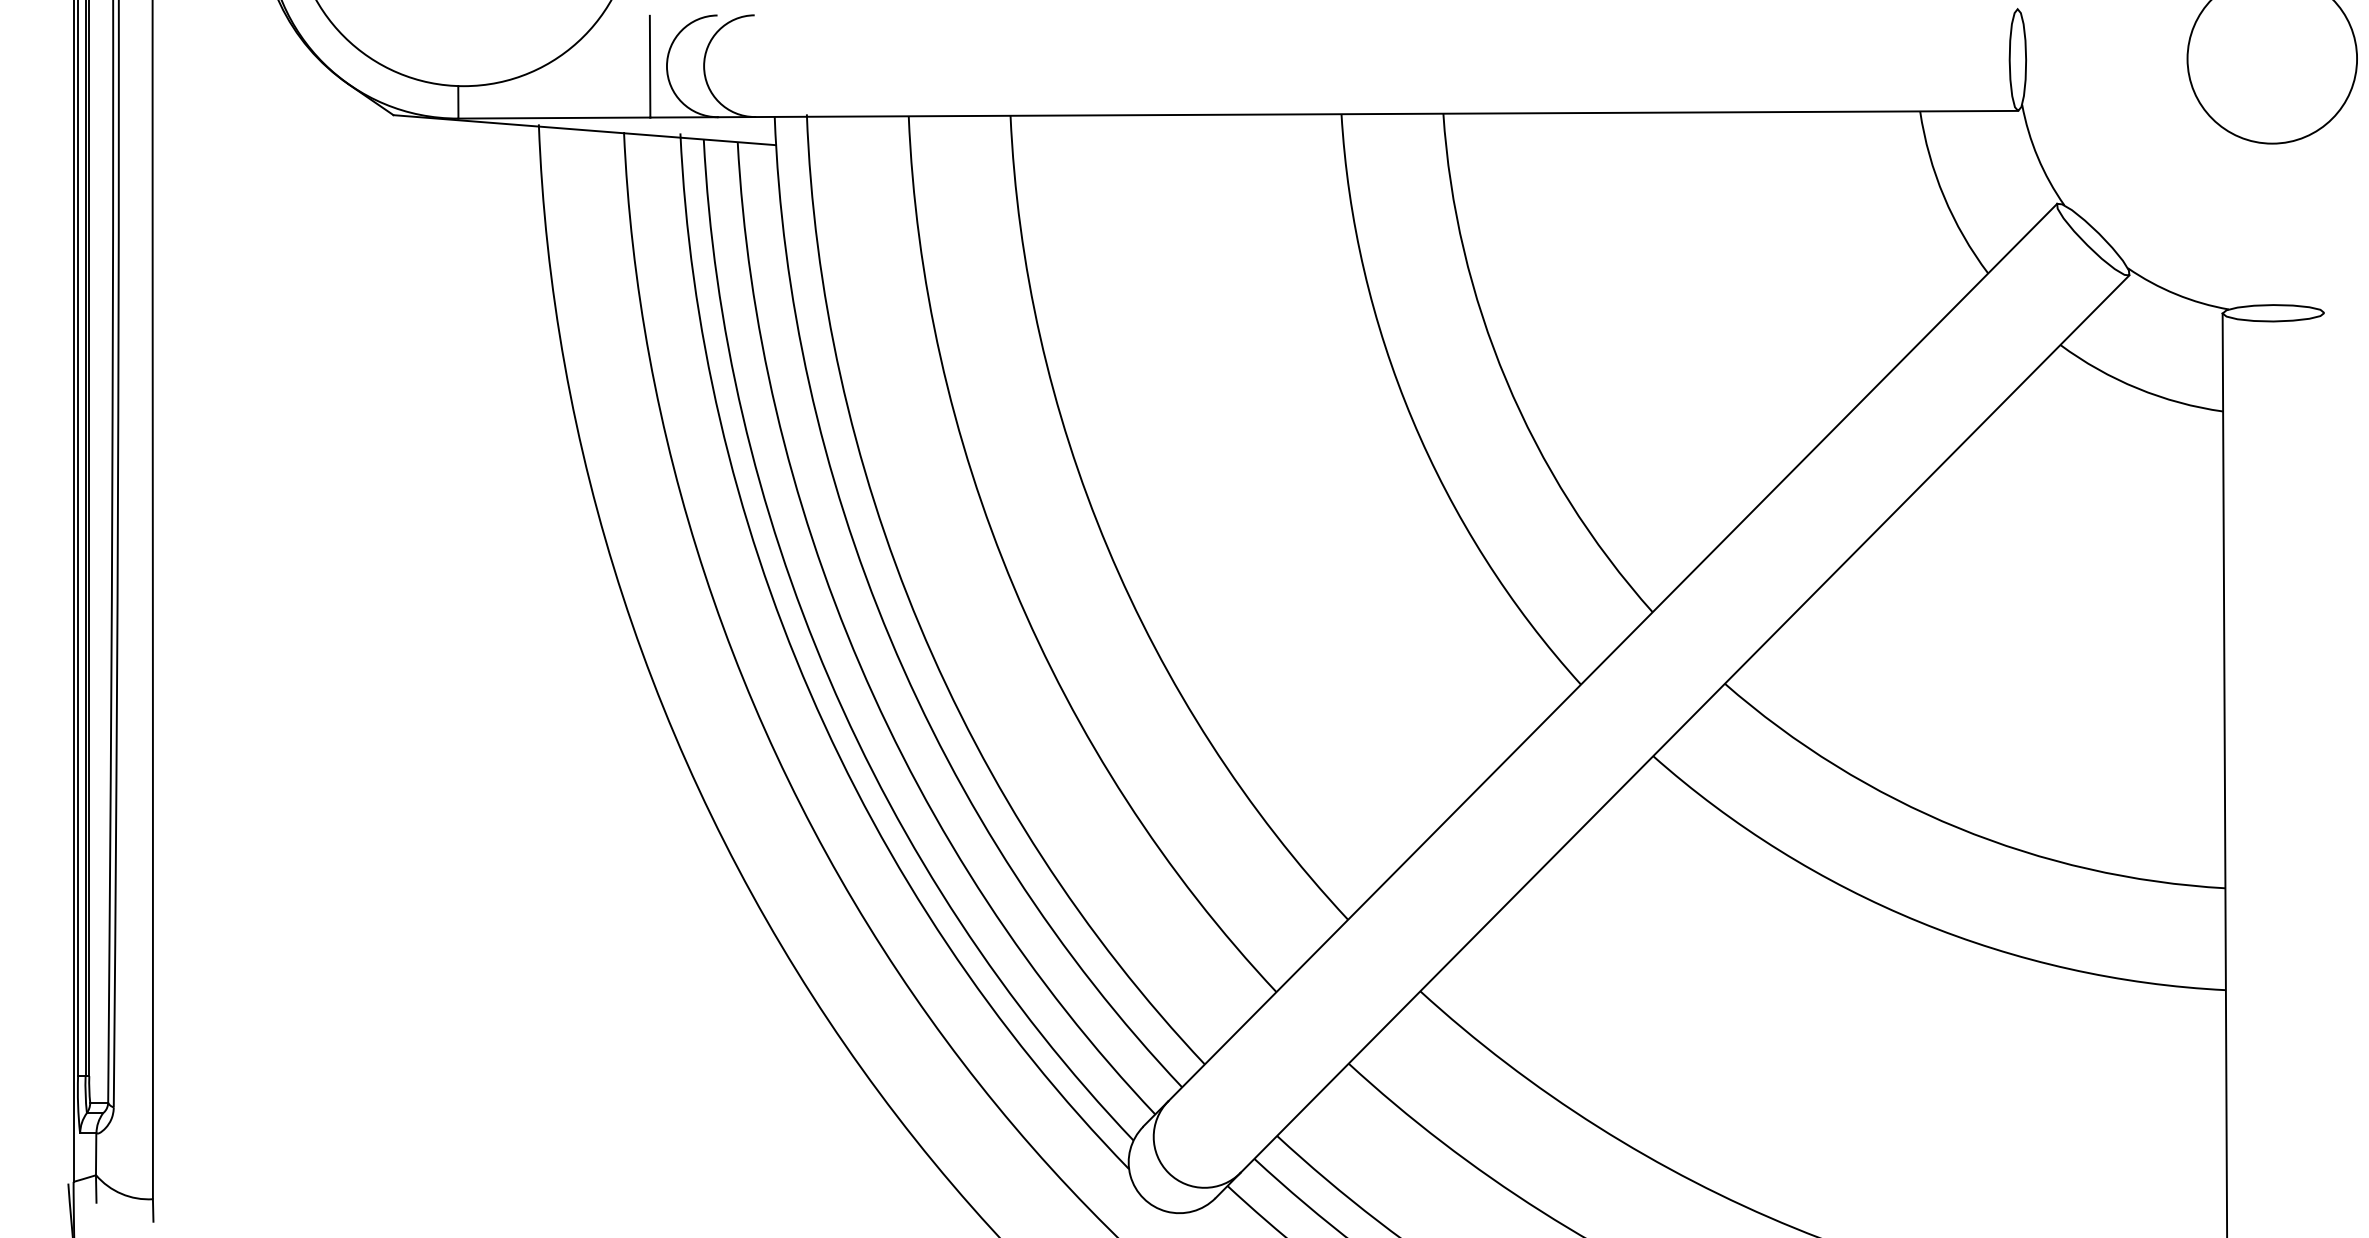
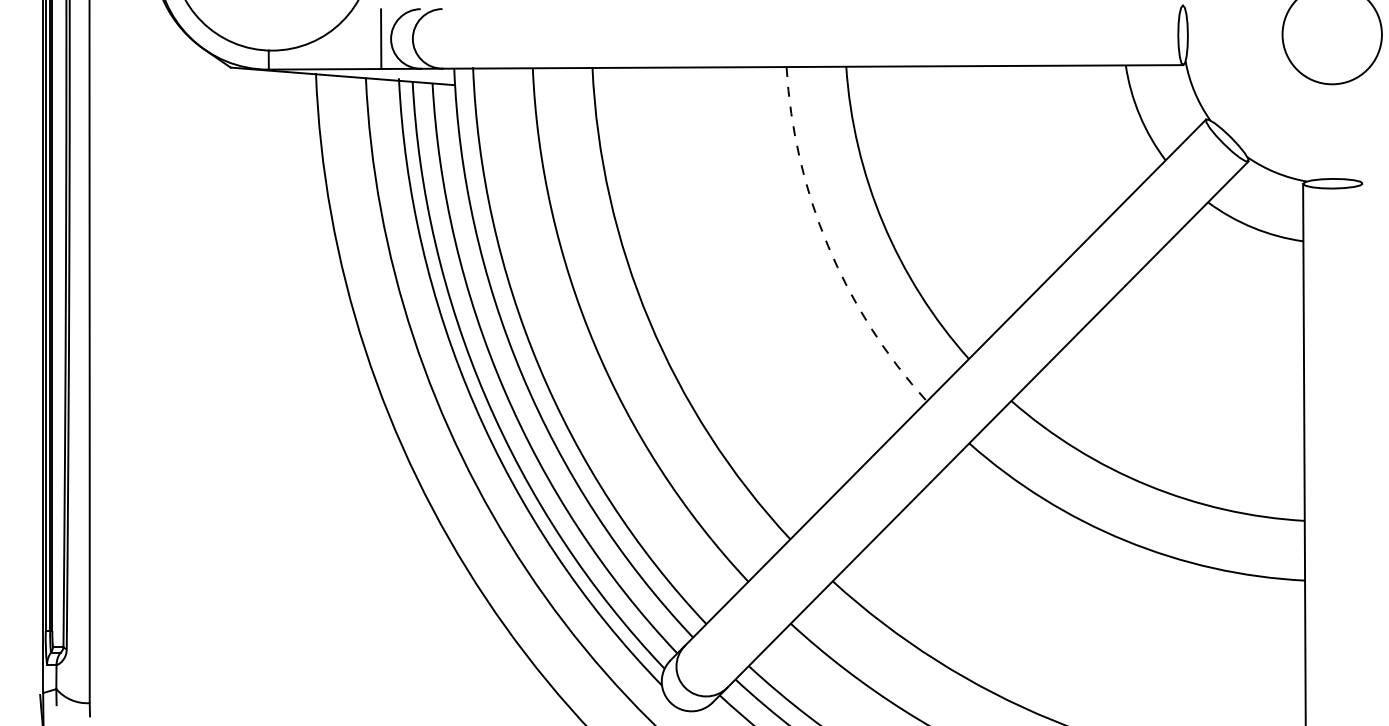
arc: (1413, 420) -> (828, 246), solid -> dashed

